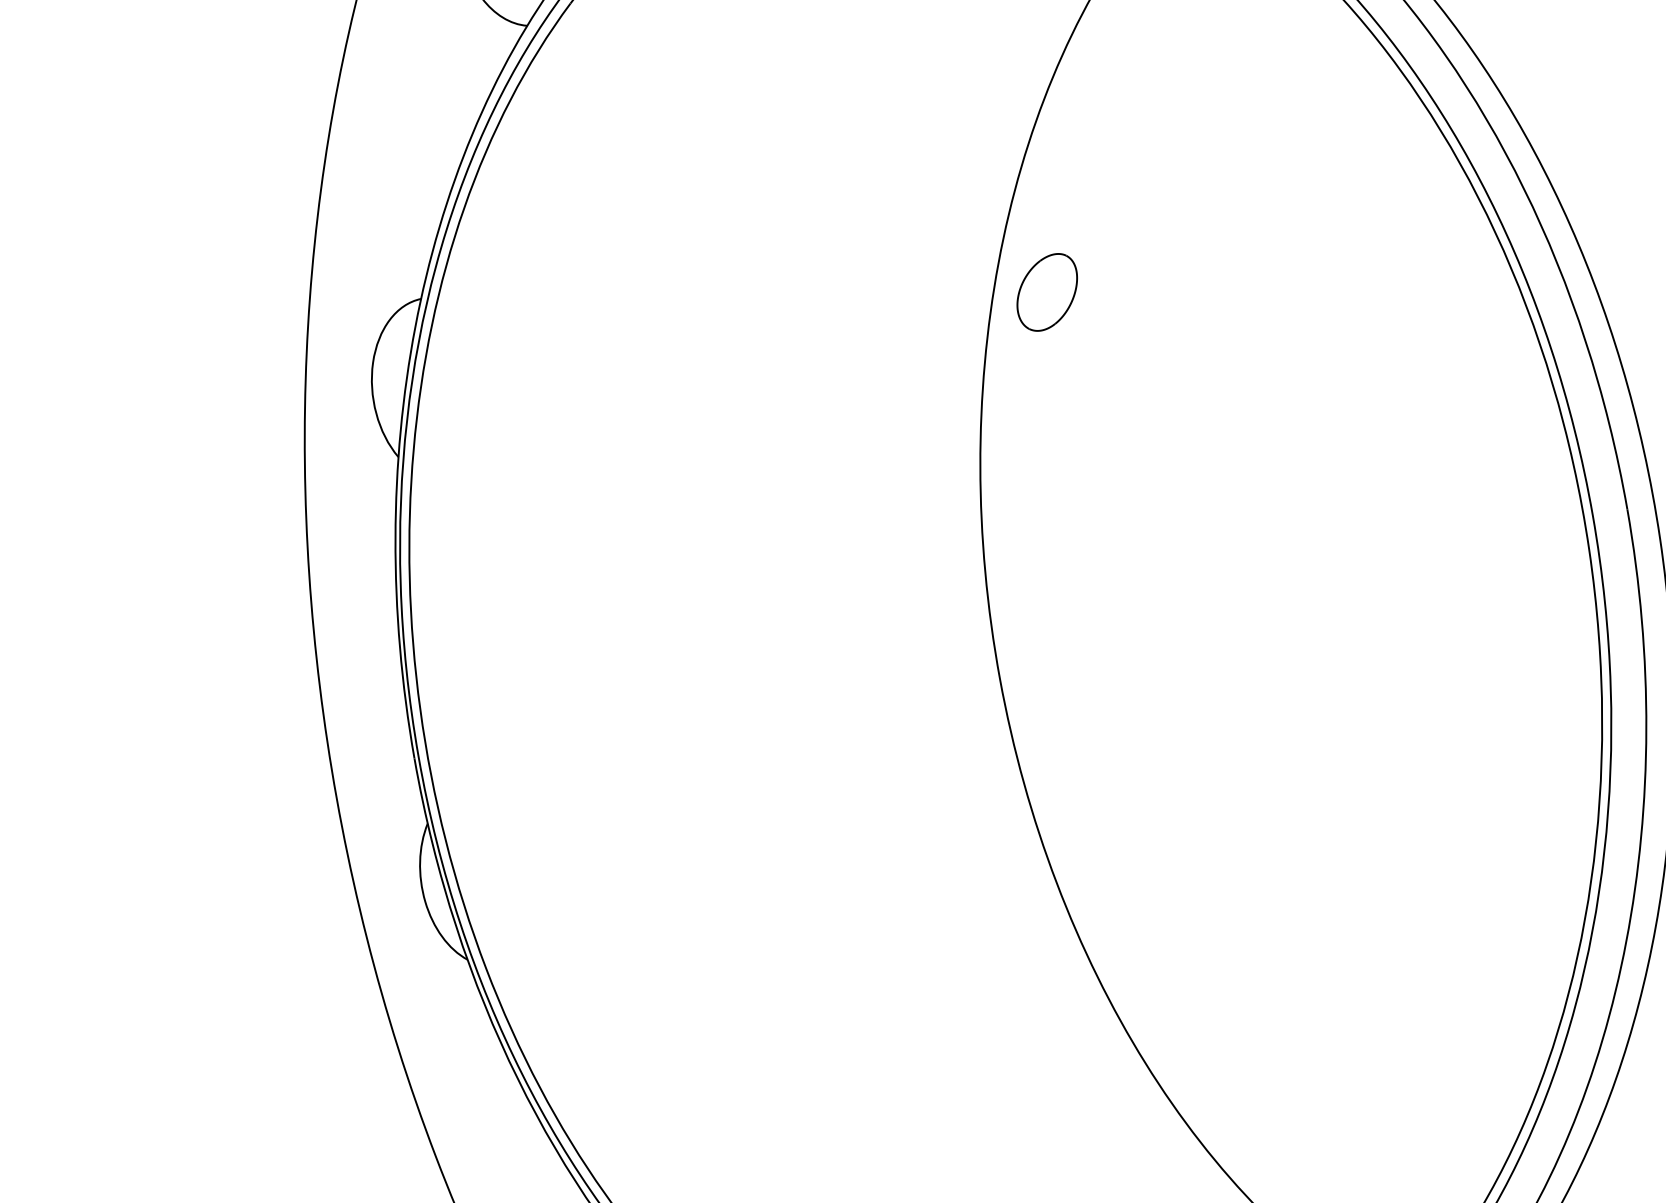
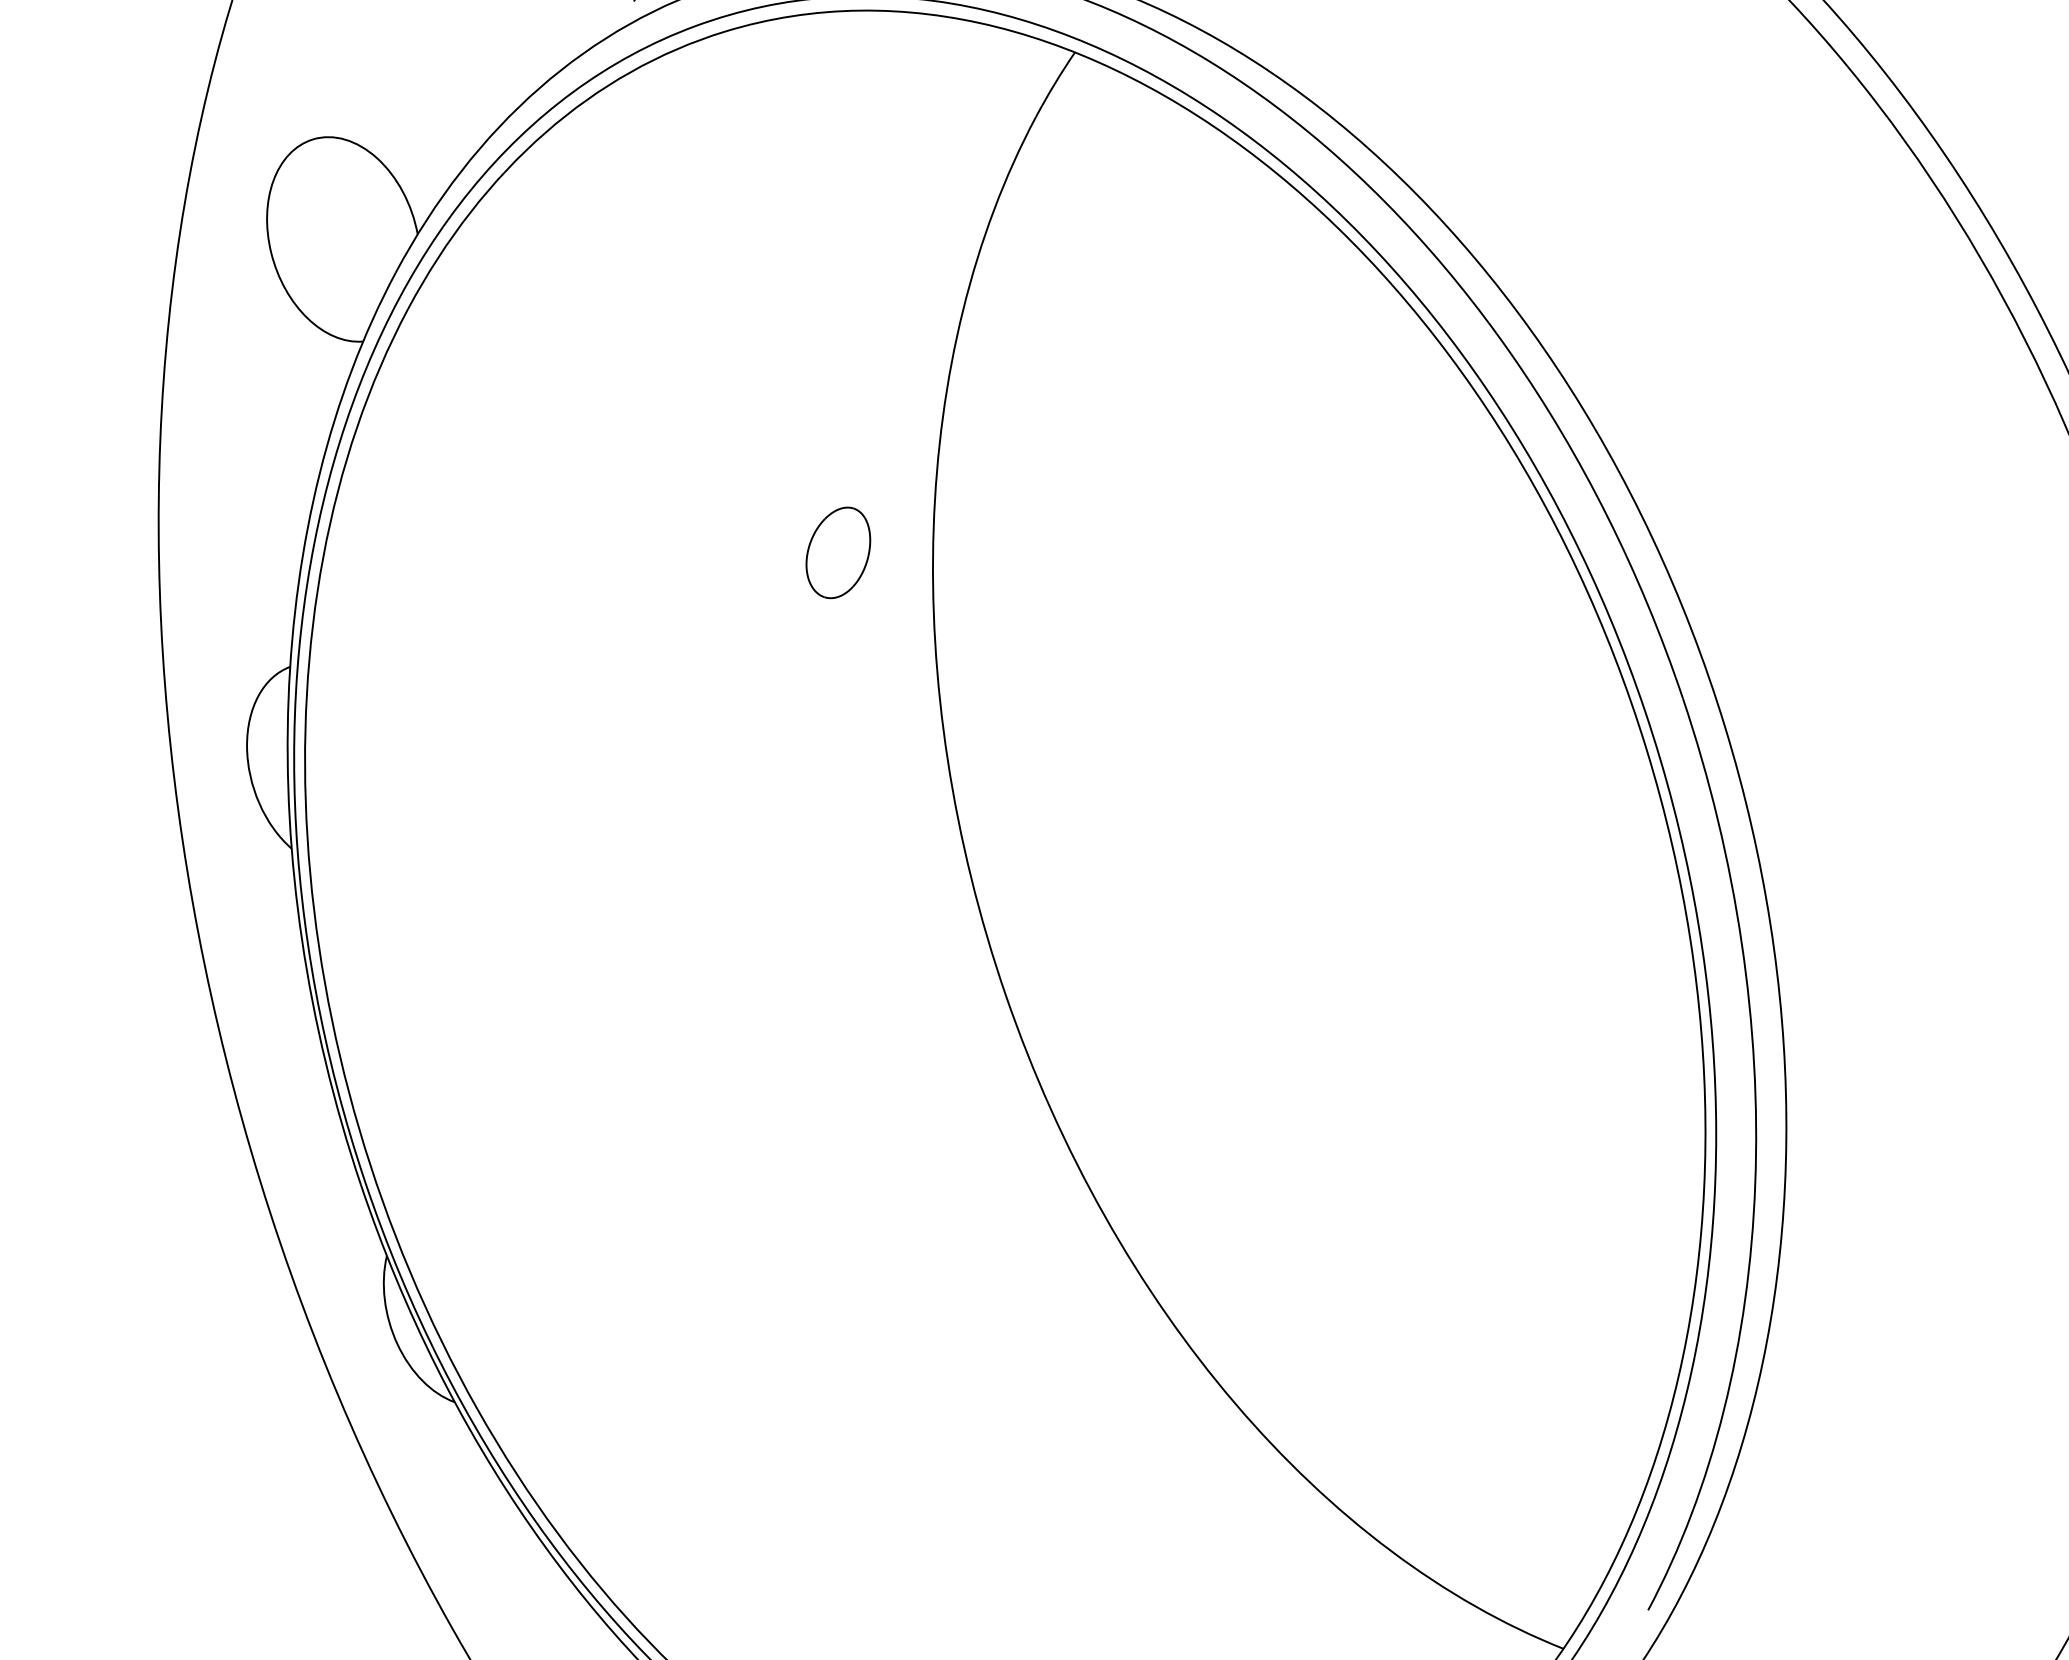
part: (1047, 291) -> (838, 552), moved

